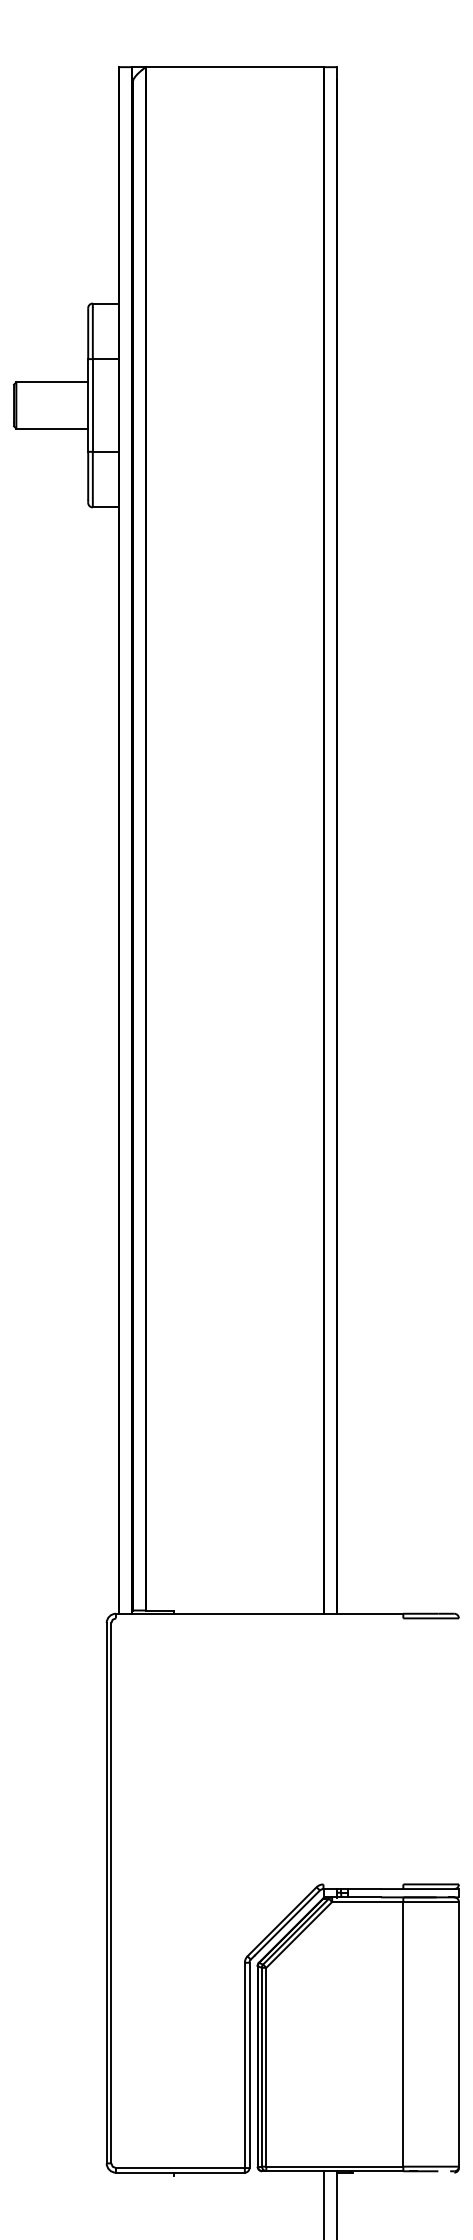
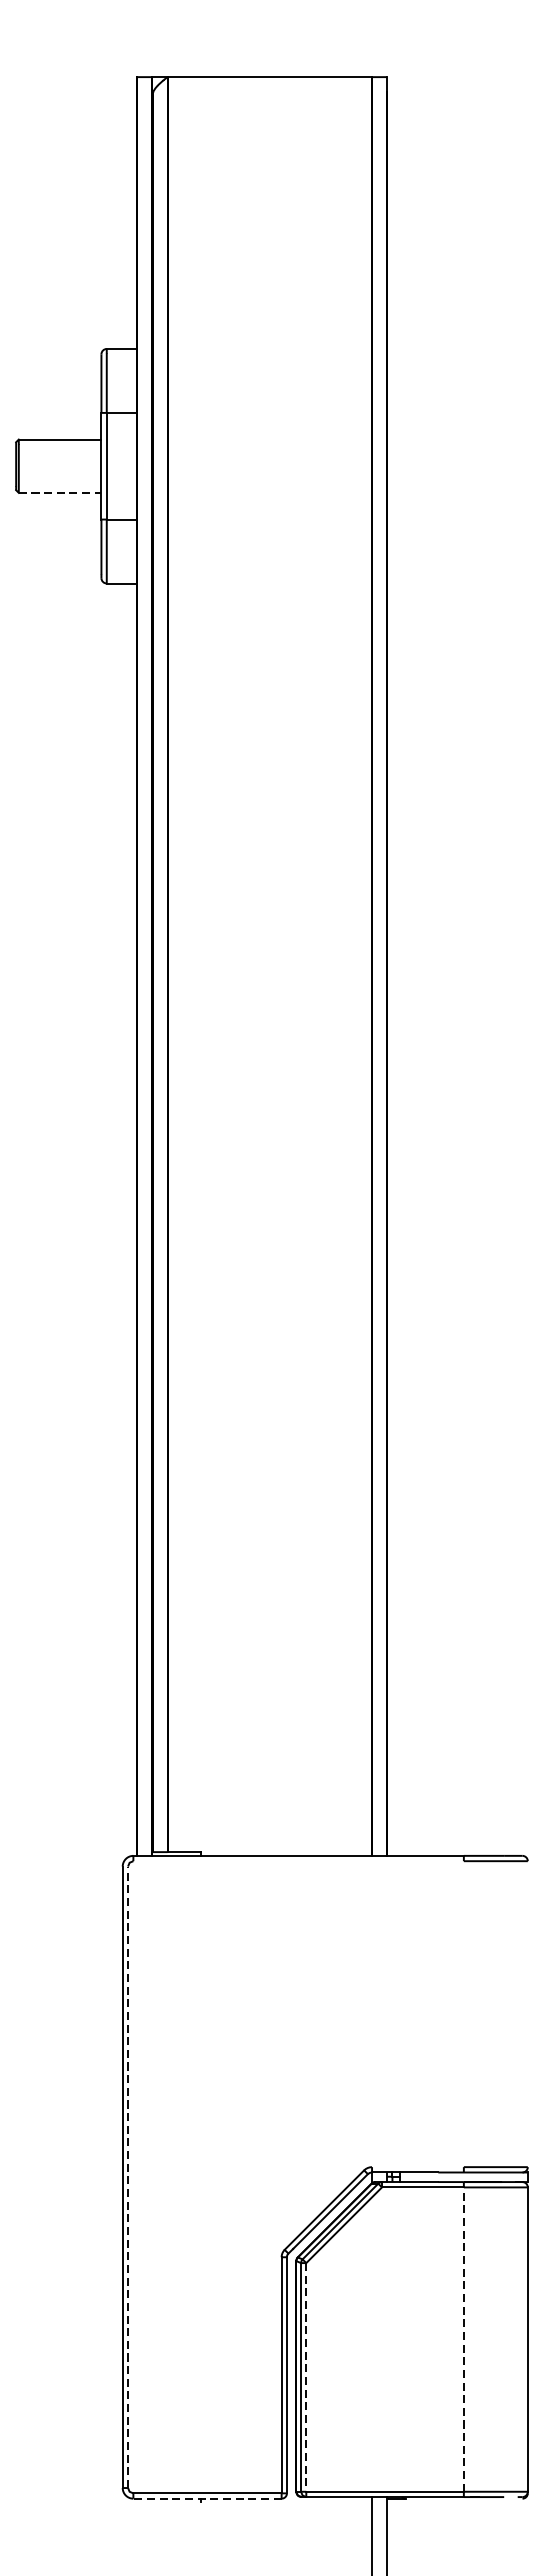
line: (52, 428) -> (60, 492), solid -> dashed
line: (111, 1892) -> (128, 2176), solid -> dashed
line: (403, 2033) -> (464, 2338), solid -> dashed
line: (266, 2067) -> (306, 2377), solid -> dashed
line: (179, 2172) -> (206, 2498), solid -> dashed

